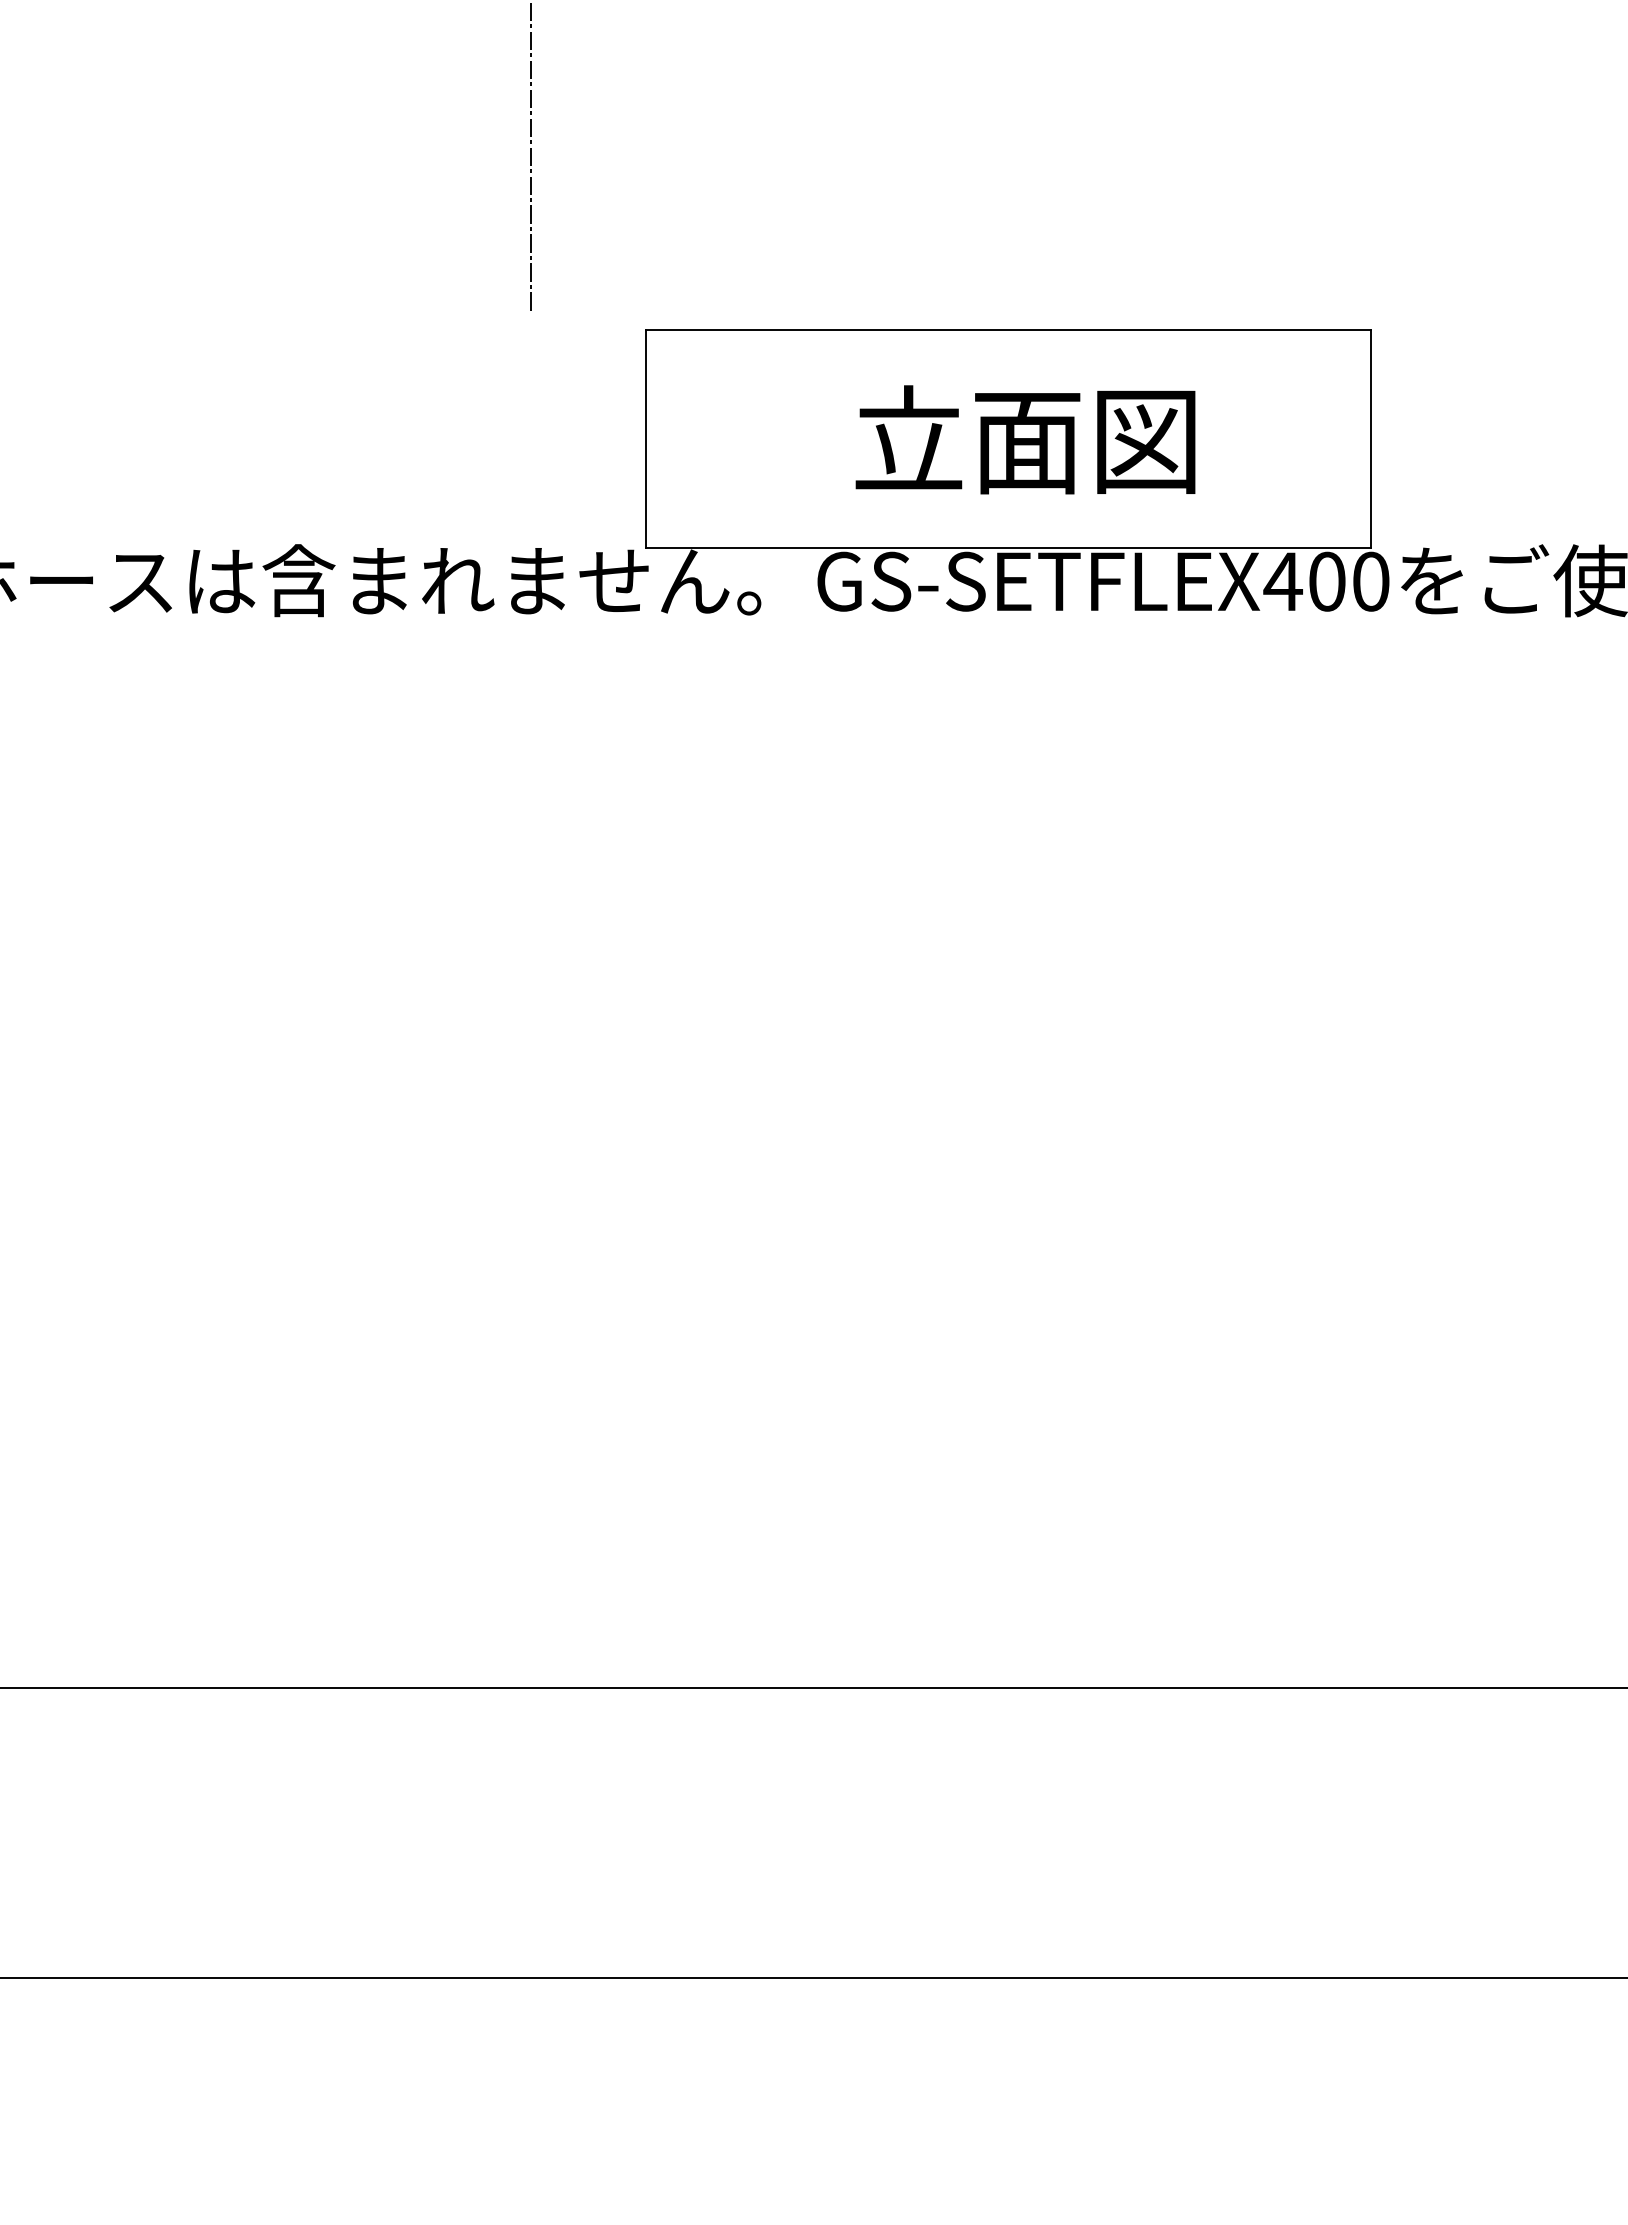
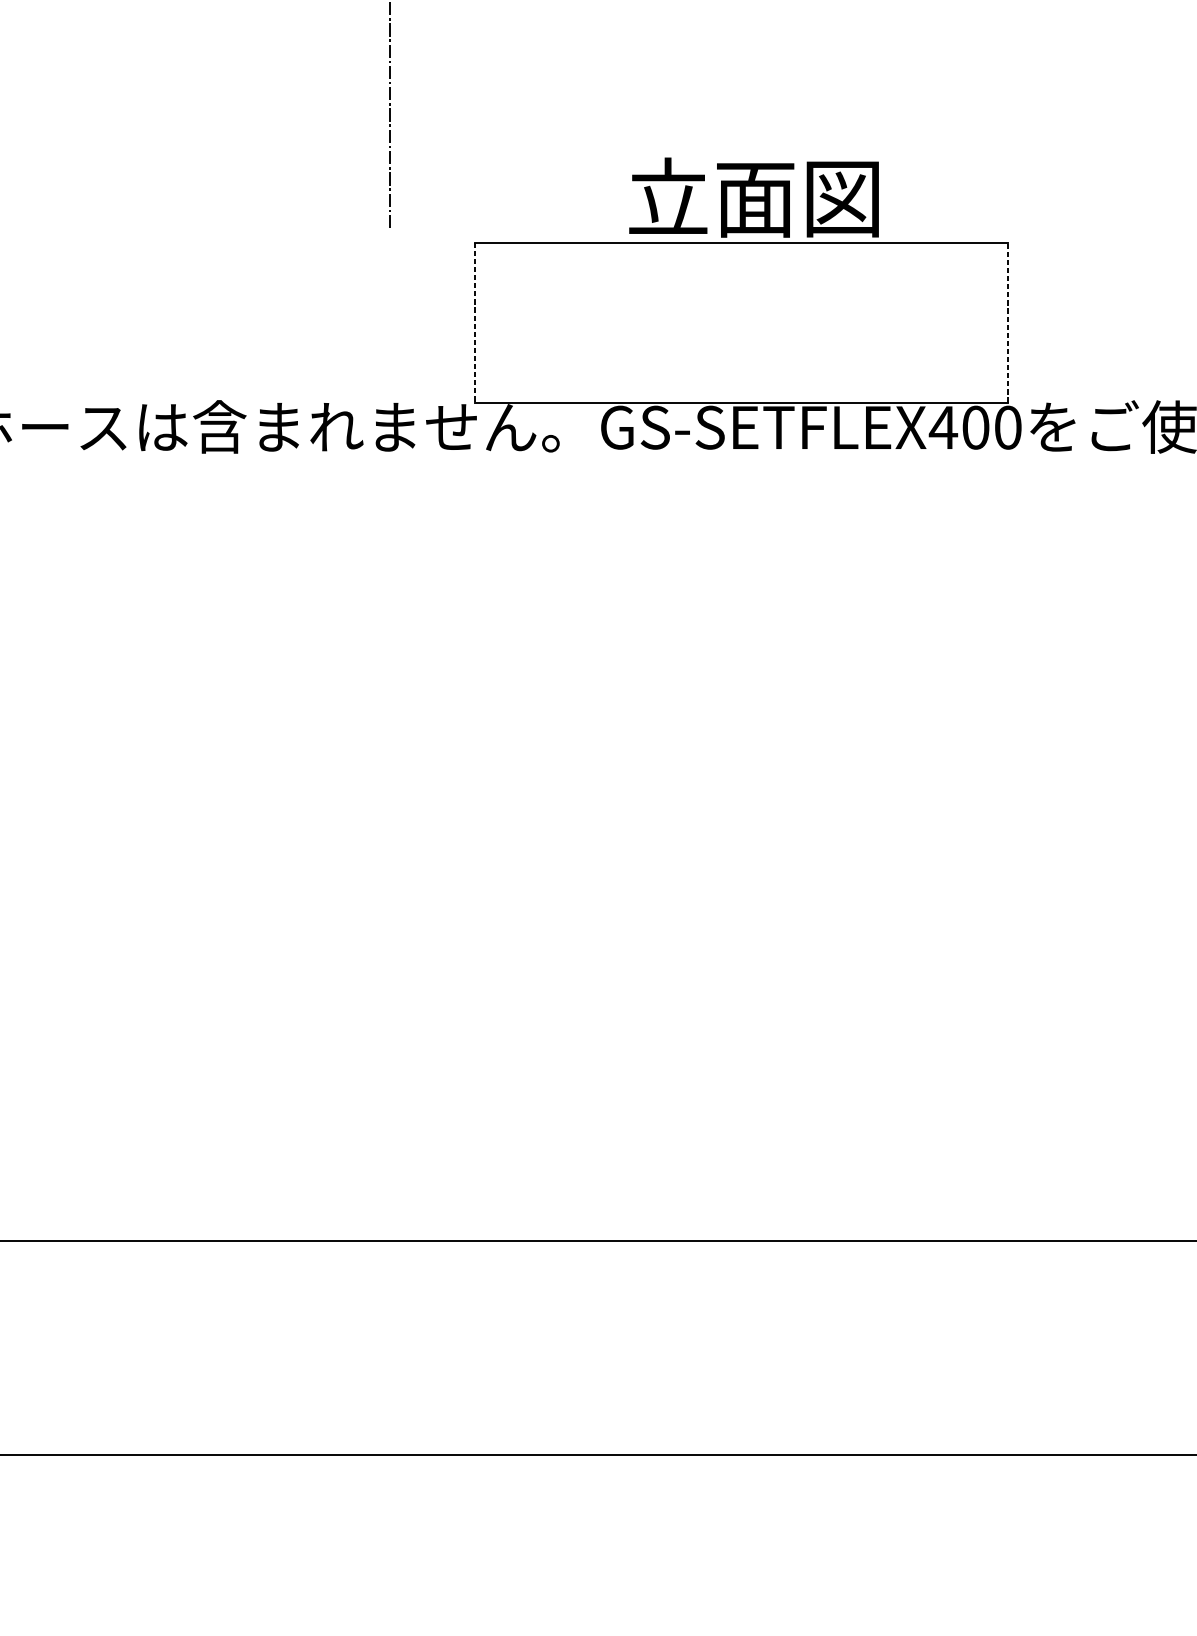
line: (646, 438) -> (475, 322), solid -> dashed
line: (1370, 438) -> (1007, 322), solid -> dashed
text: (1025, 439) -> (754, 197), moved

